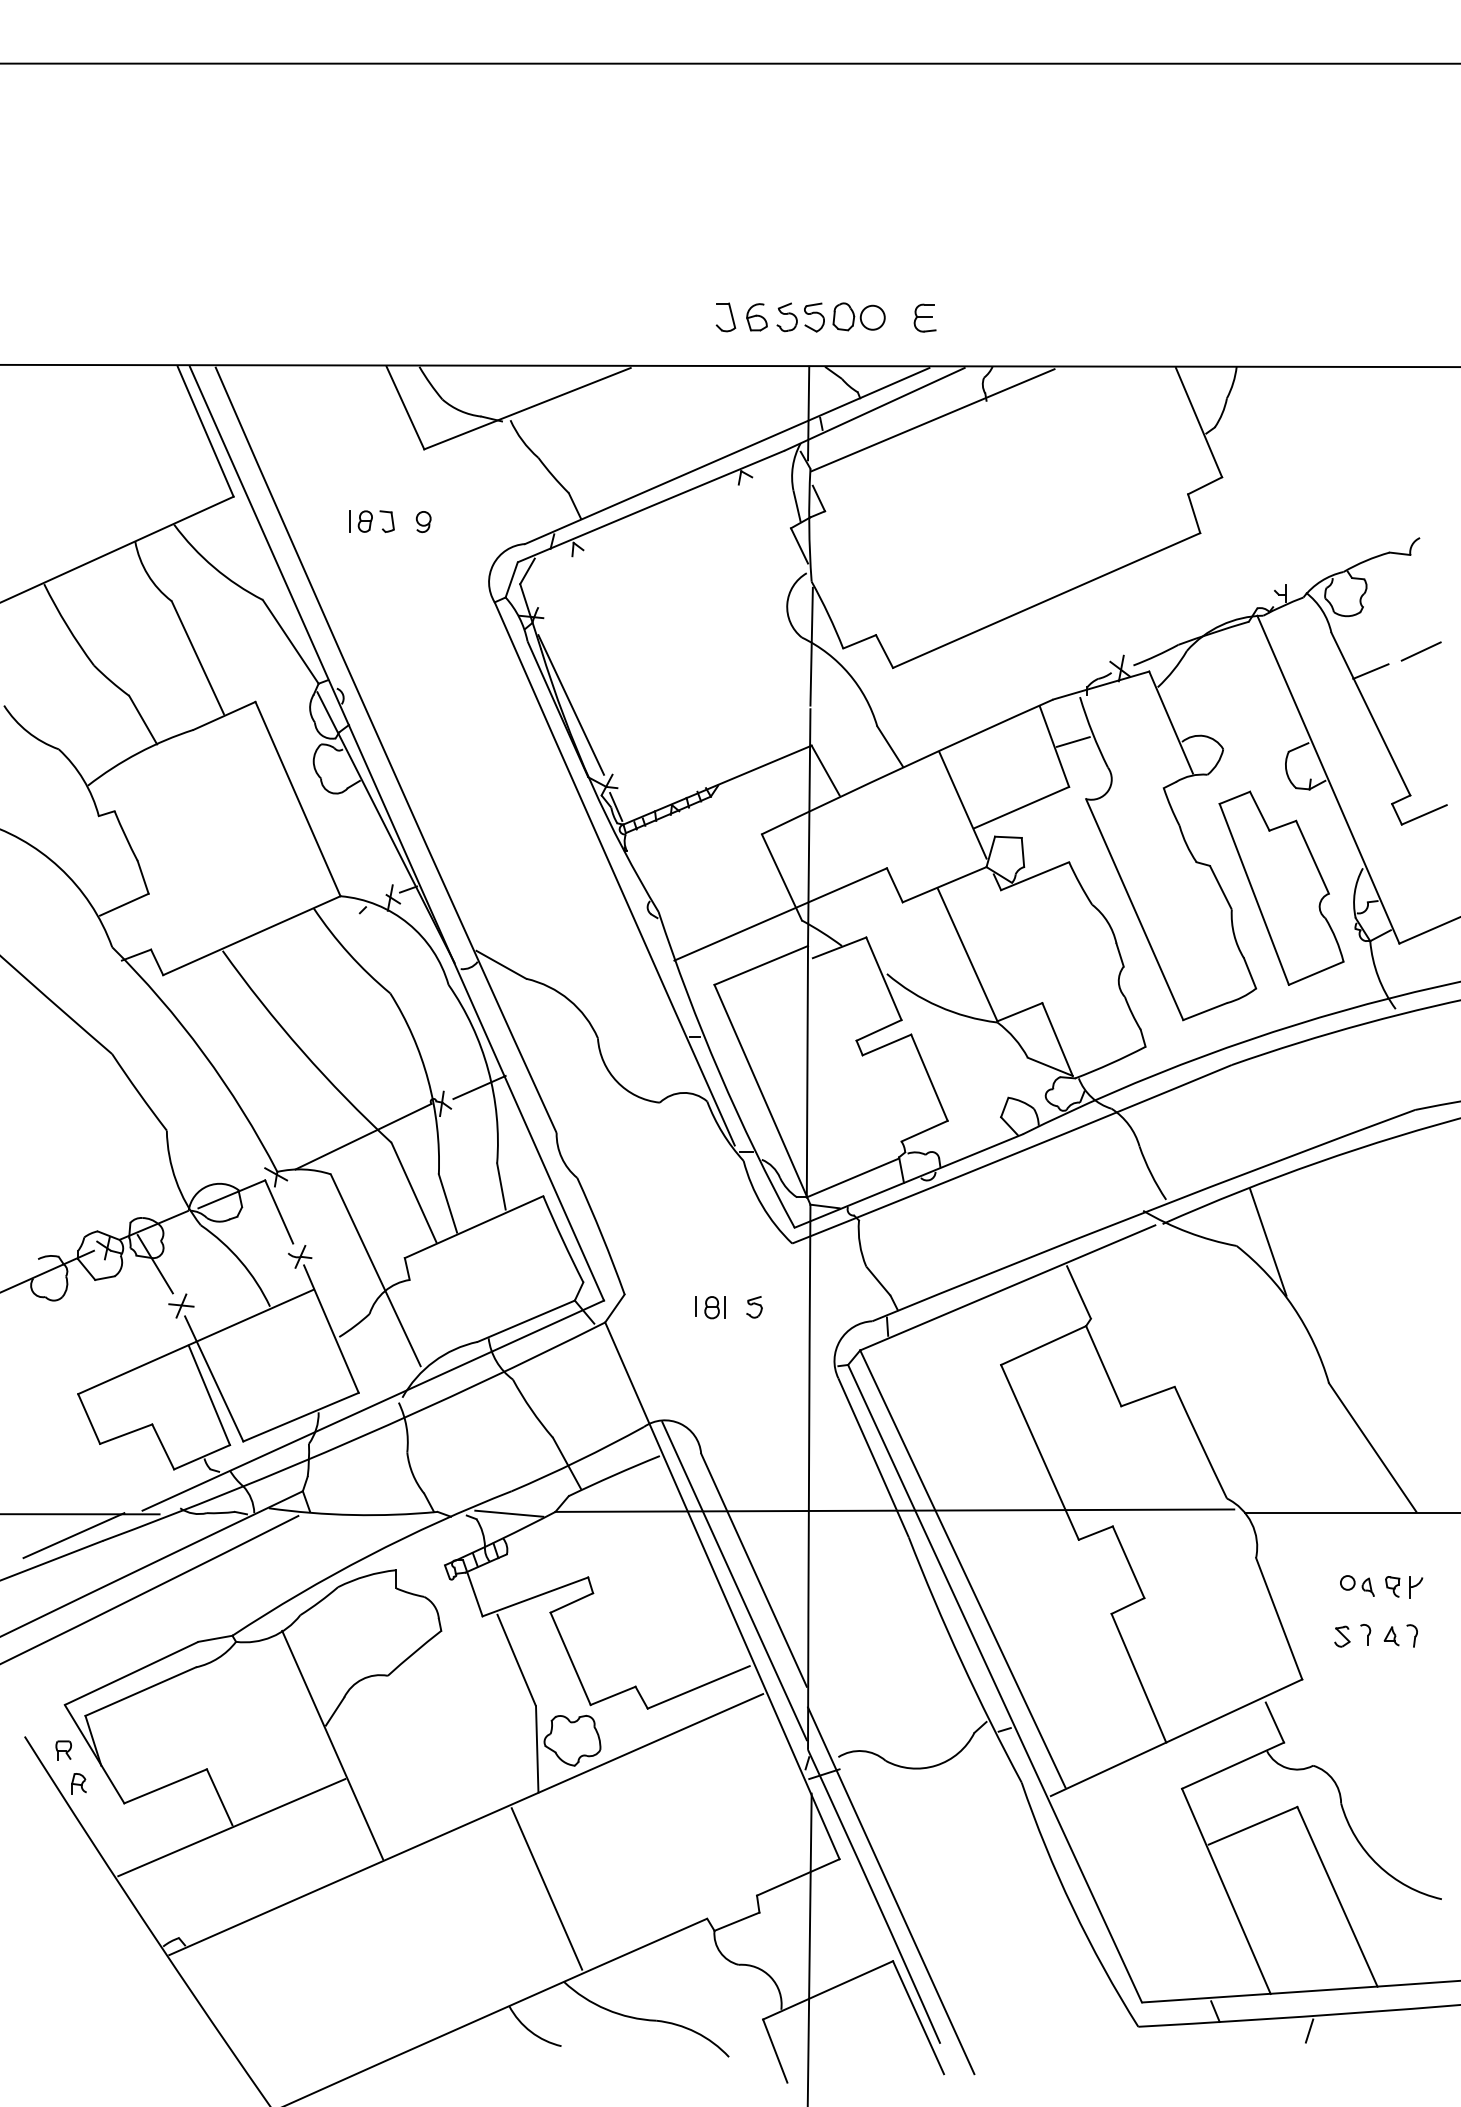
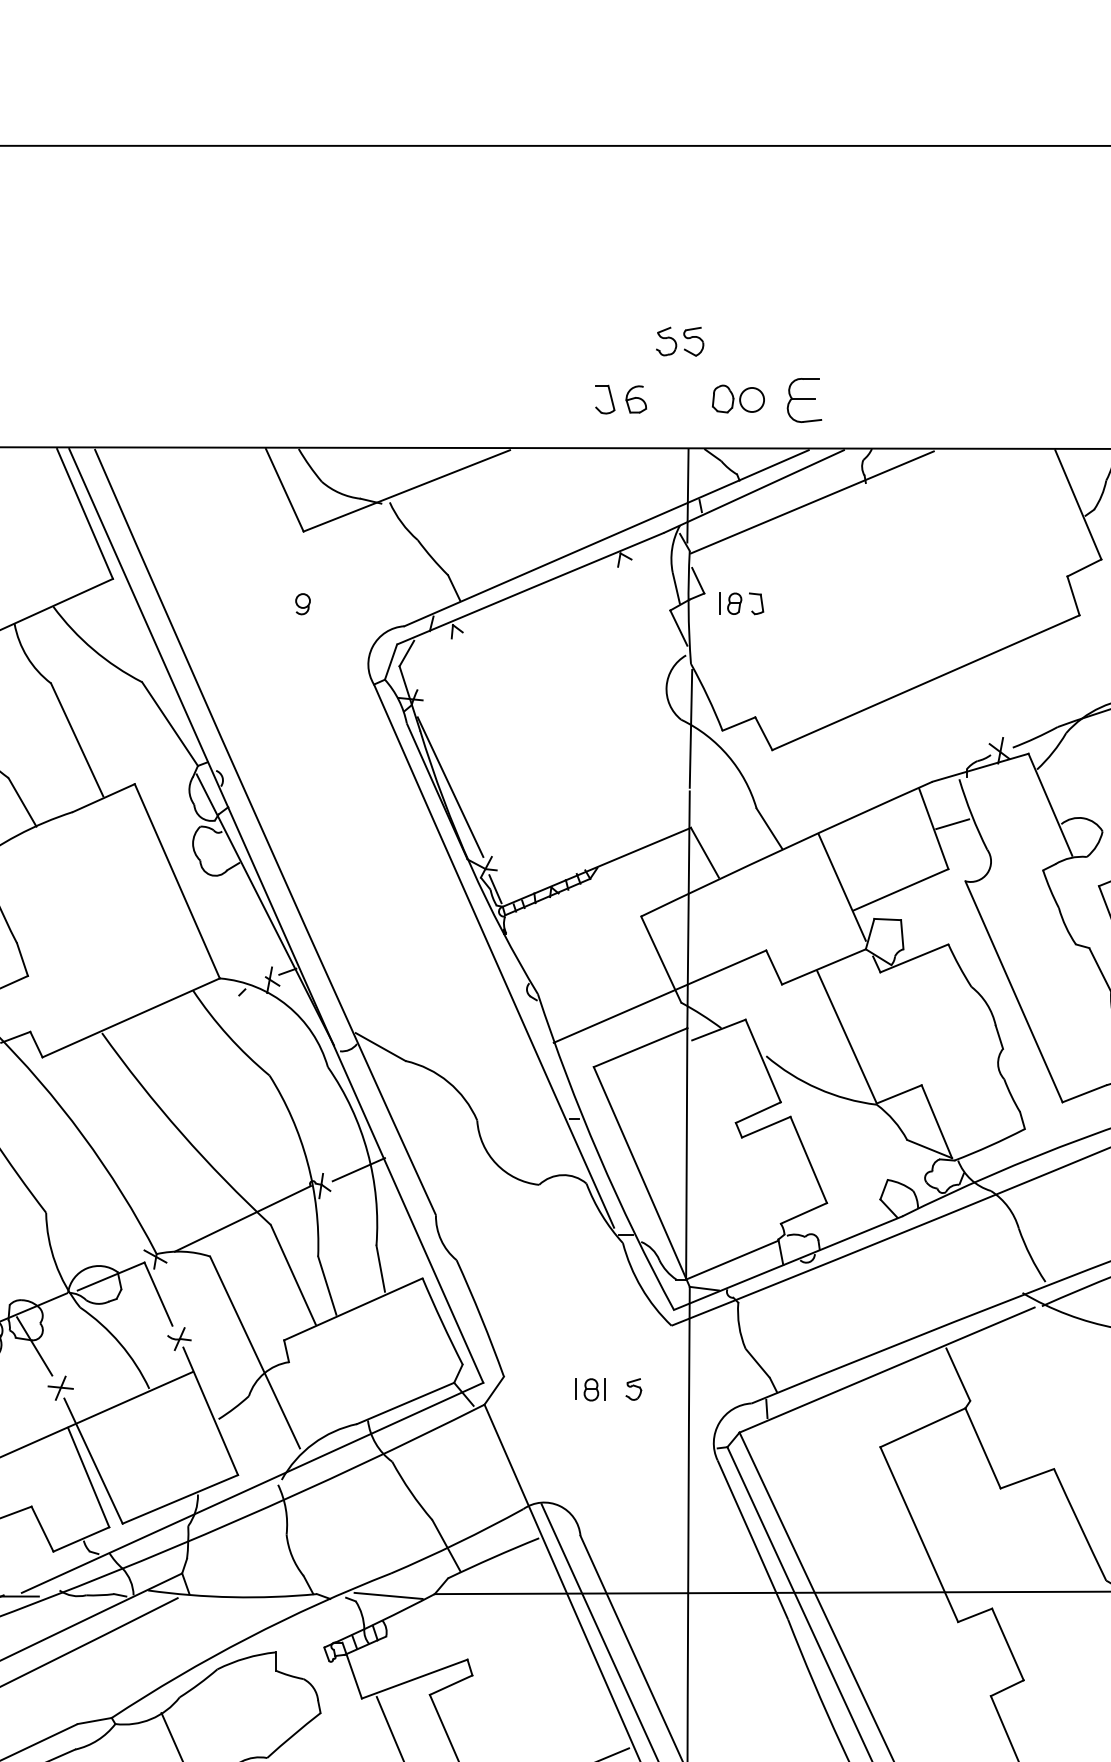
part: (800, 317) -> (679, 341), moved
part: (924, 317) -> (803, 399), size x1.6
part: (371, 521) -> (740, 603), moved

